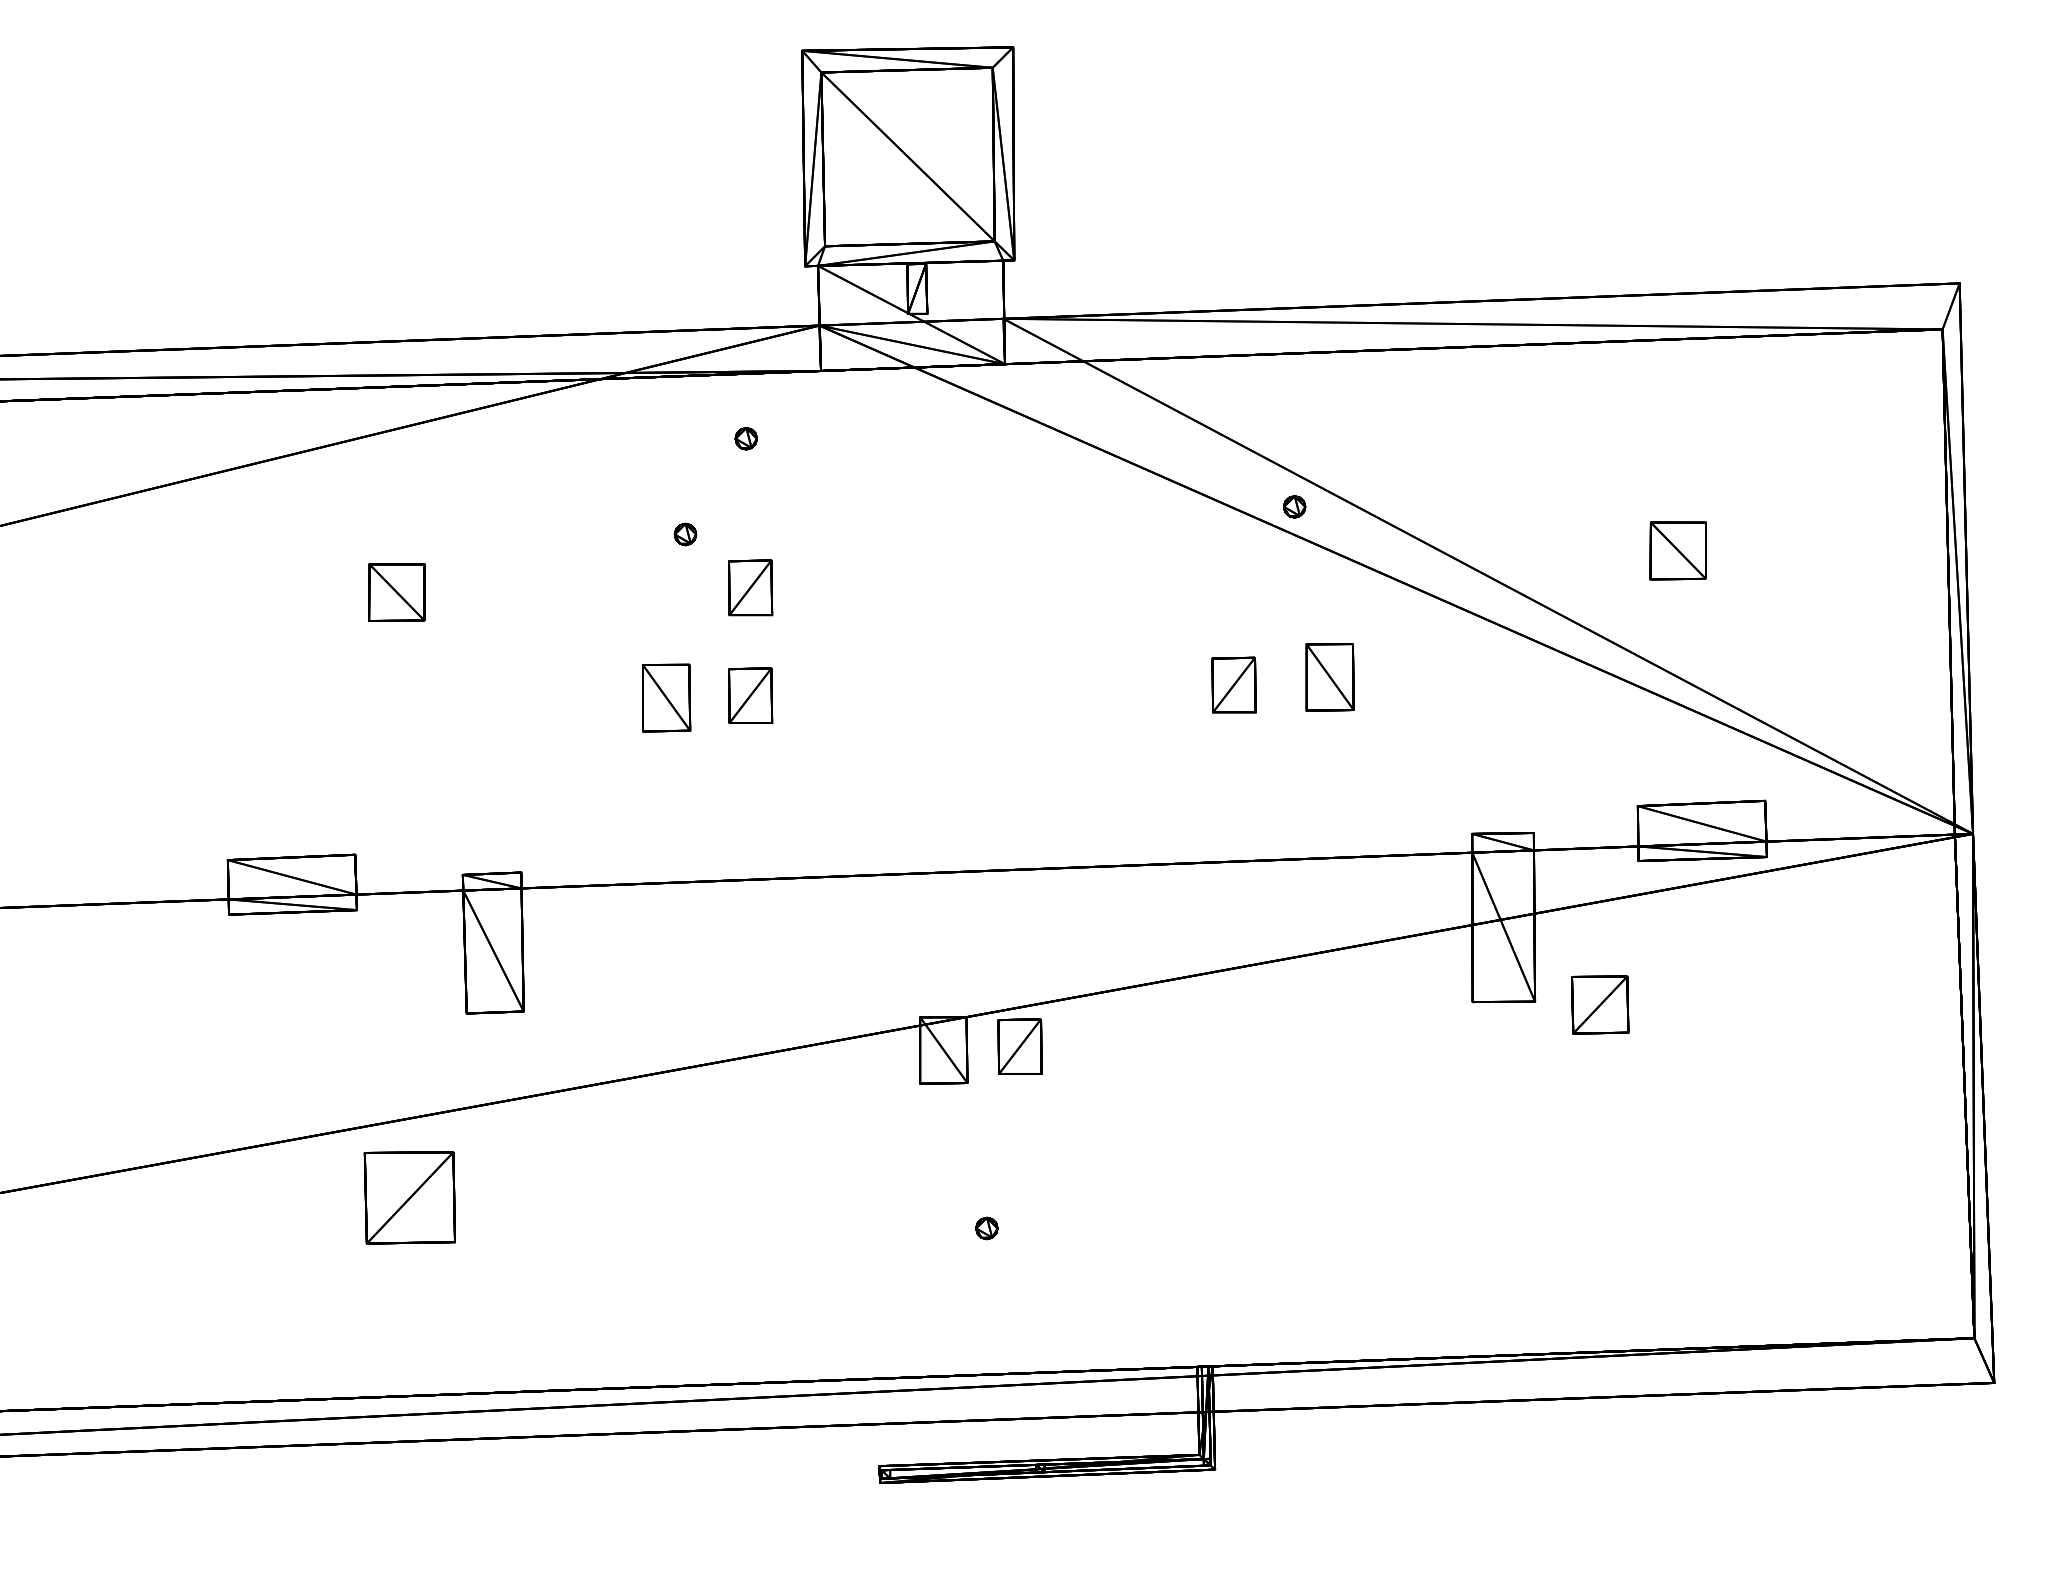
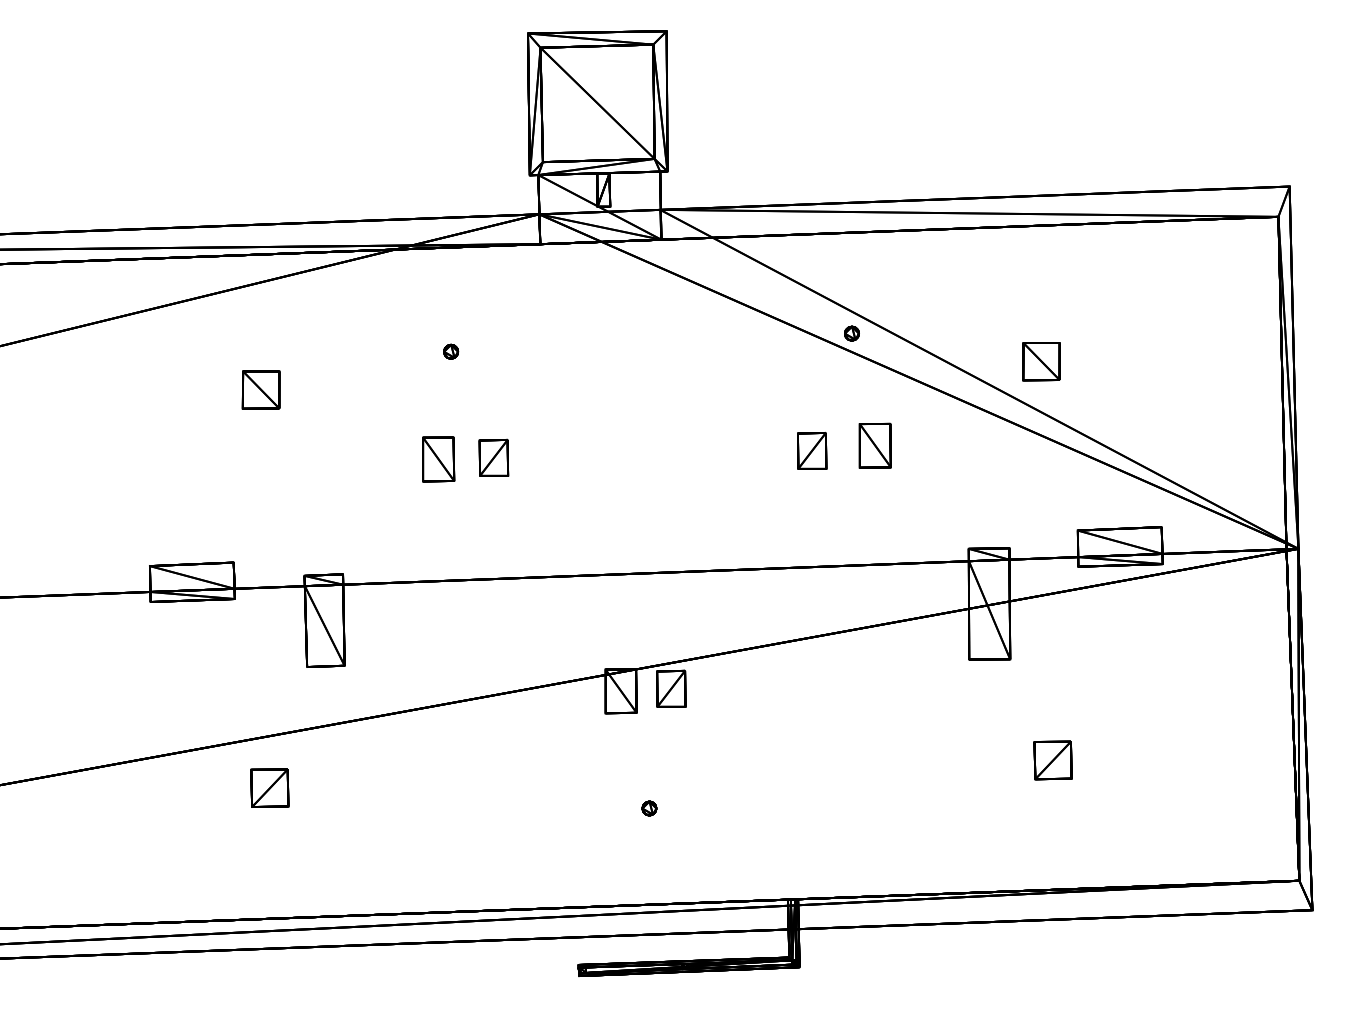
part: (746, 438) -> (491, 288), removed
part: (1678, 550) -> (1041, 361), moved
part: (749, 587) -> (493, 386), removed
part: (1599, 1005) -> (1052, 760), moved
part: (409, 1196) -> (269, 787), size x0.62

